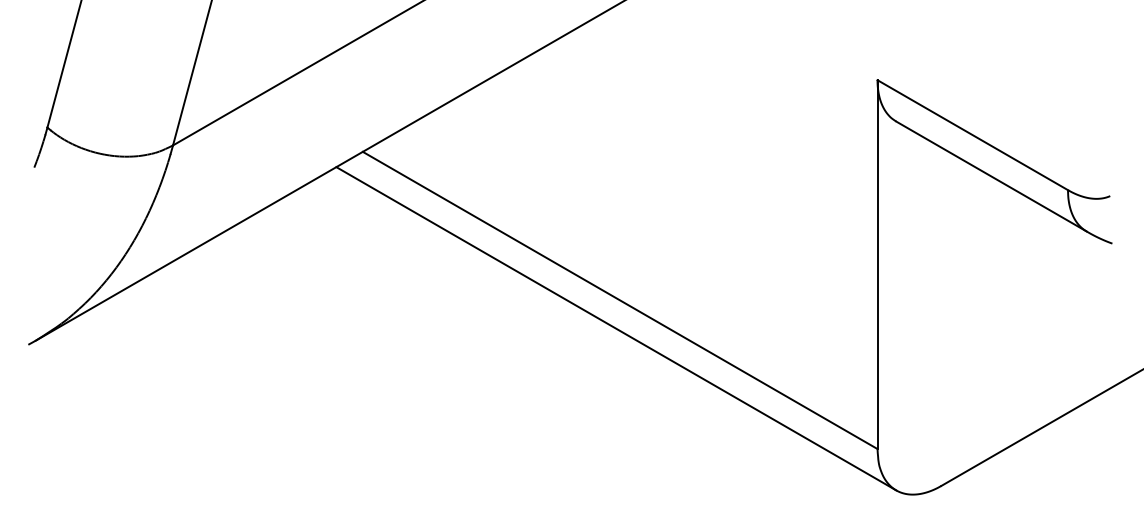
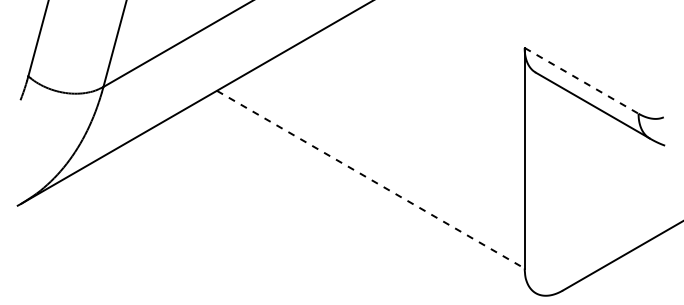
line: (972, 134) -> (581, 80), solid -> dashed
line: (619, 300) -> (370, 179), solid -> dashed
line: (616, 328) -> (368, 196), removed

